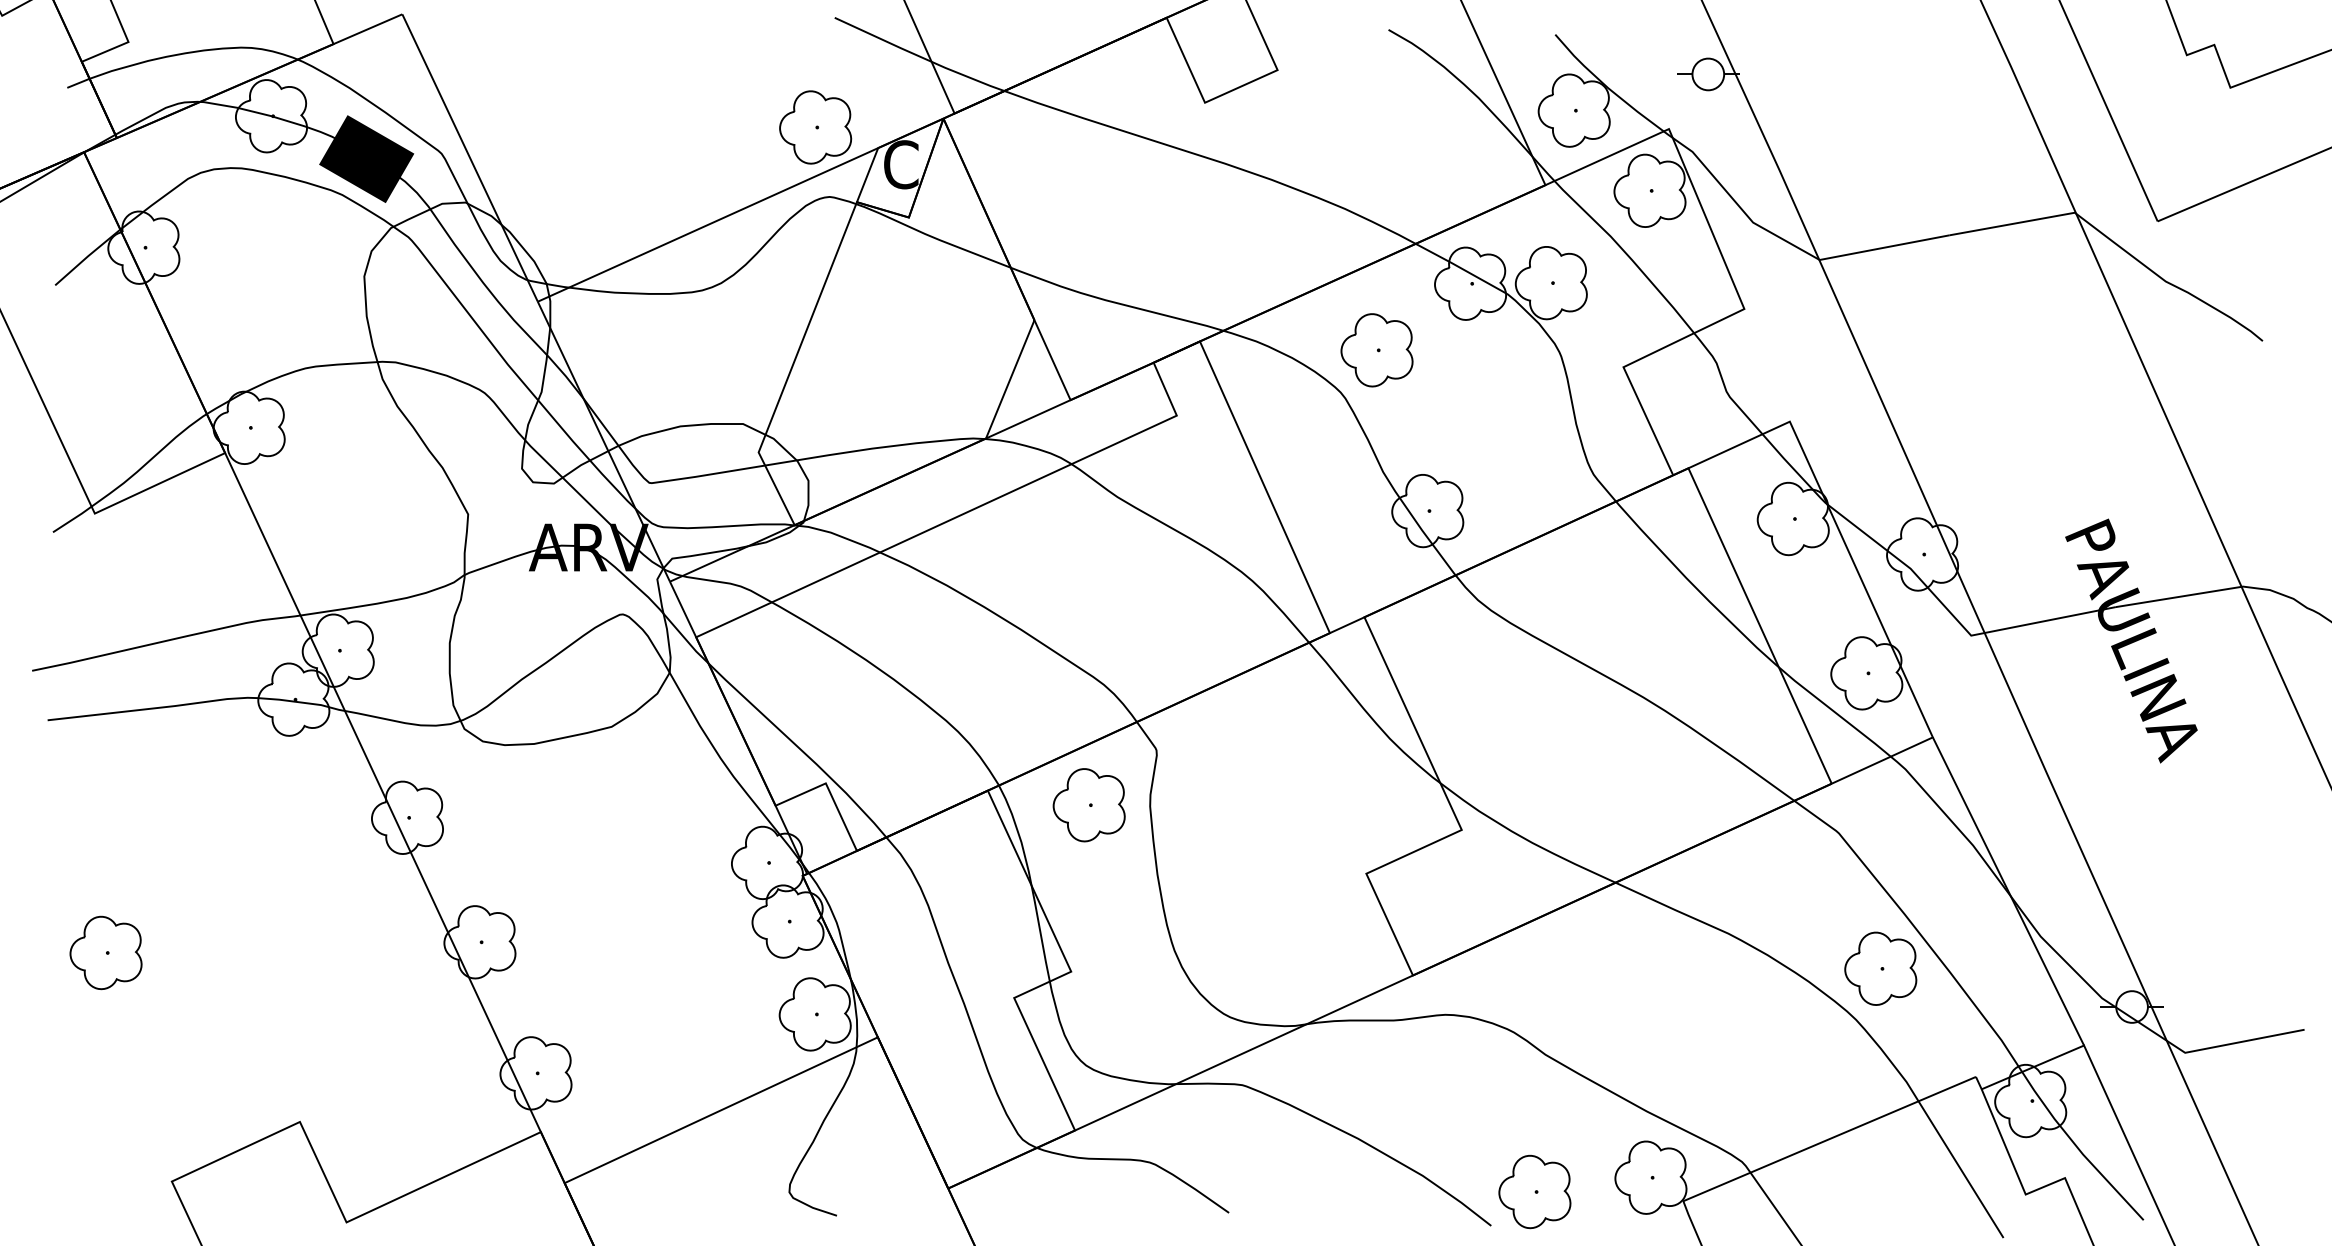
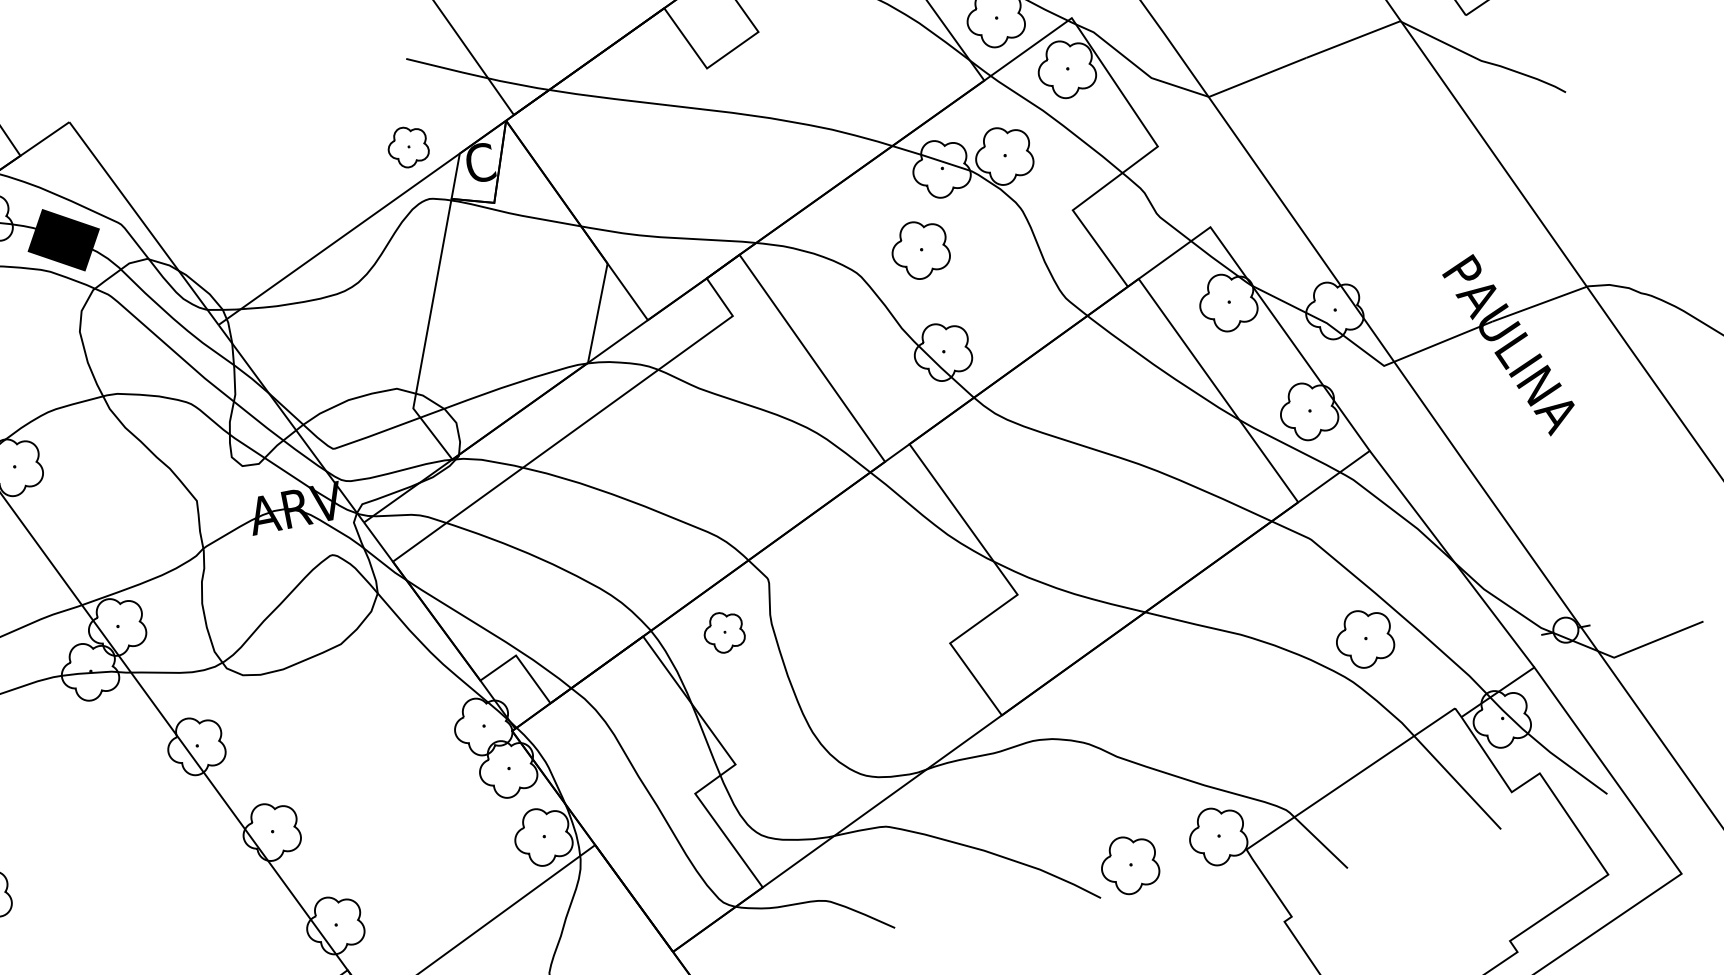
part: (815, 127) -> (407, 147), size x0.7
part: (1376, 350) -> (919, 250), moved
part: (1088, 805) -> (723, 632), size x0.7

